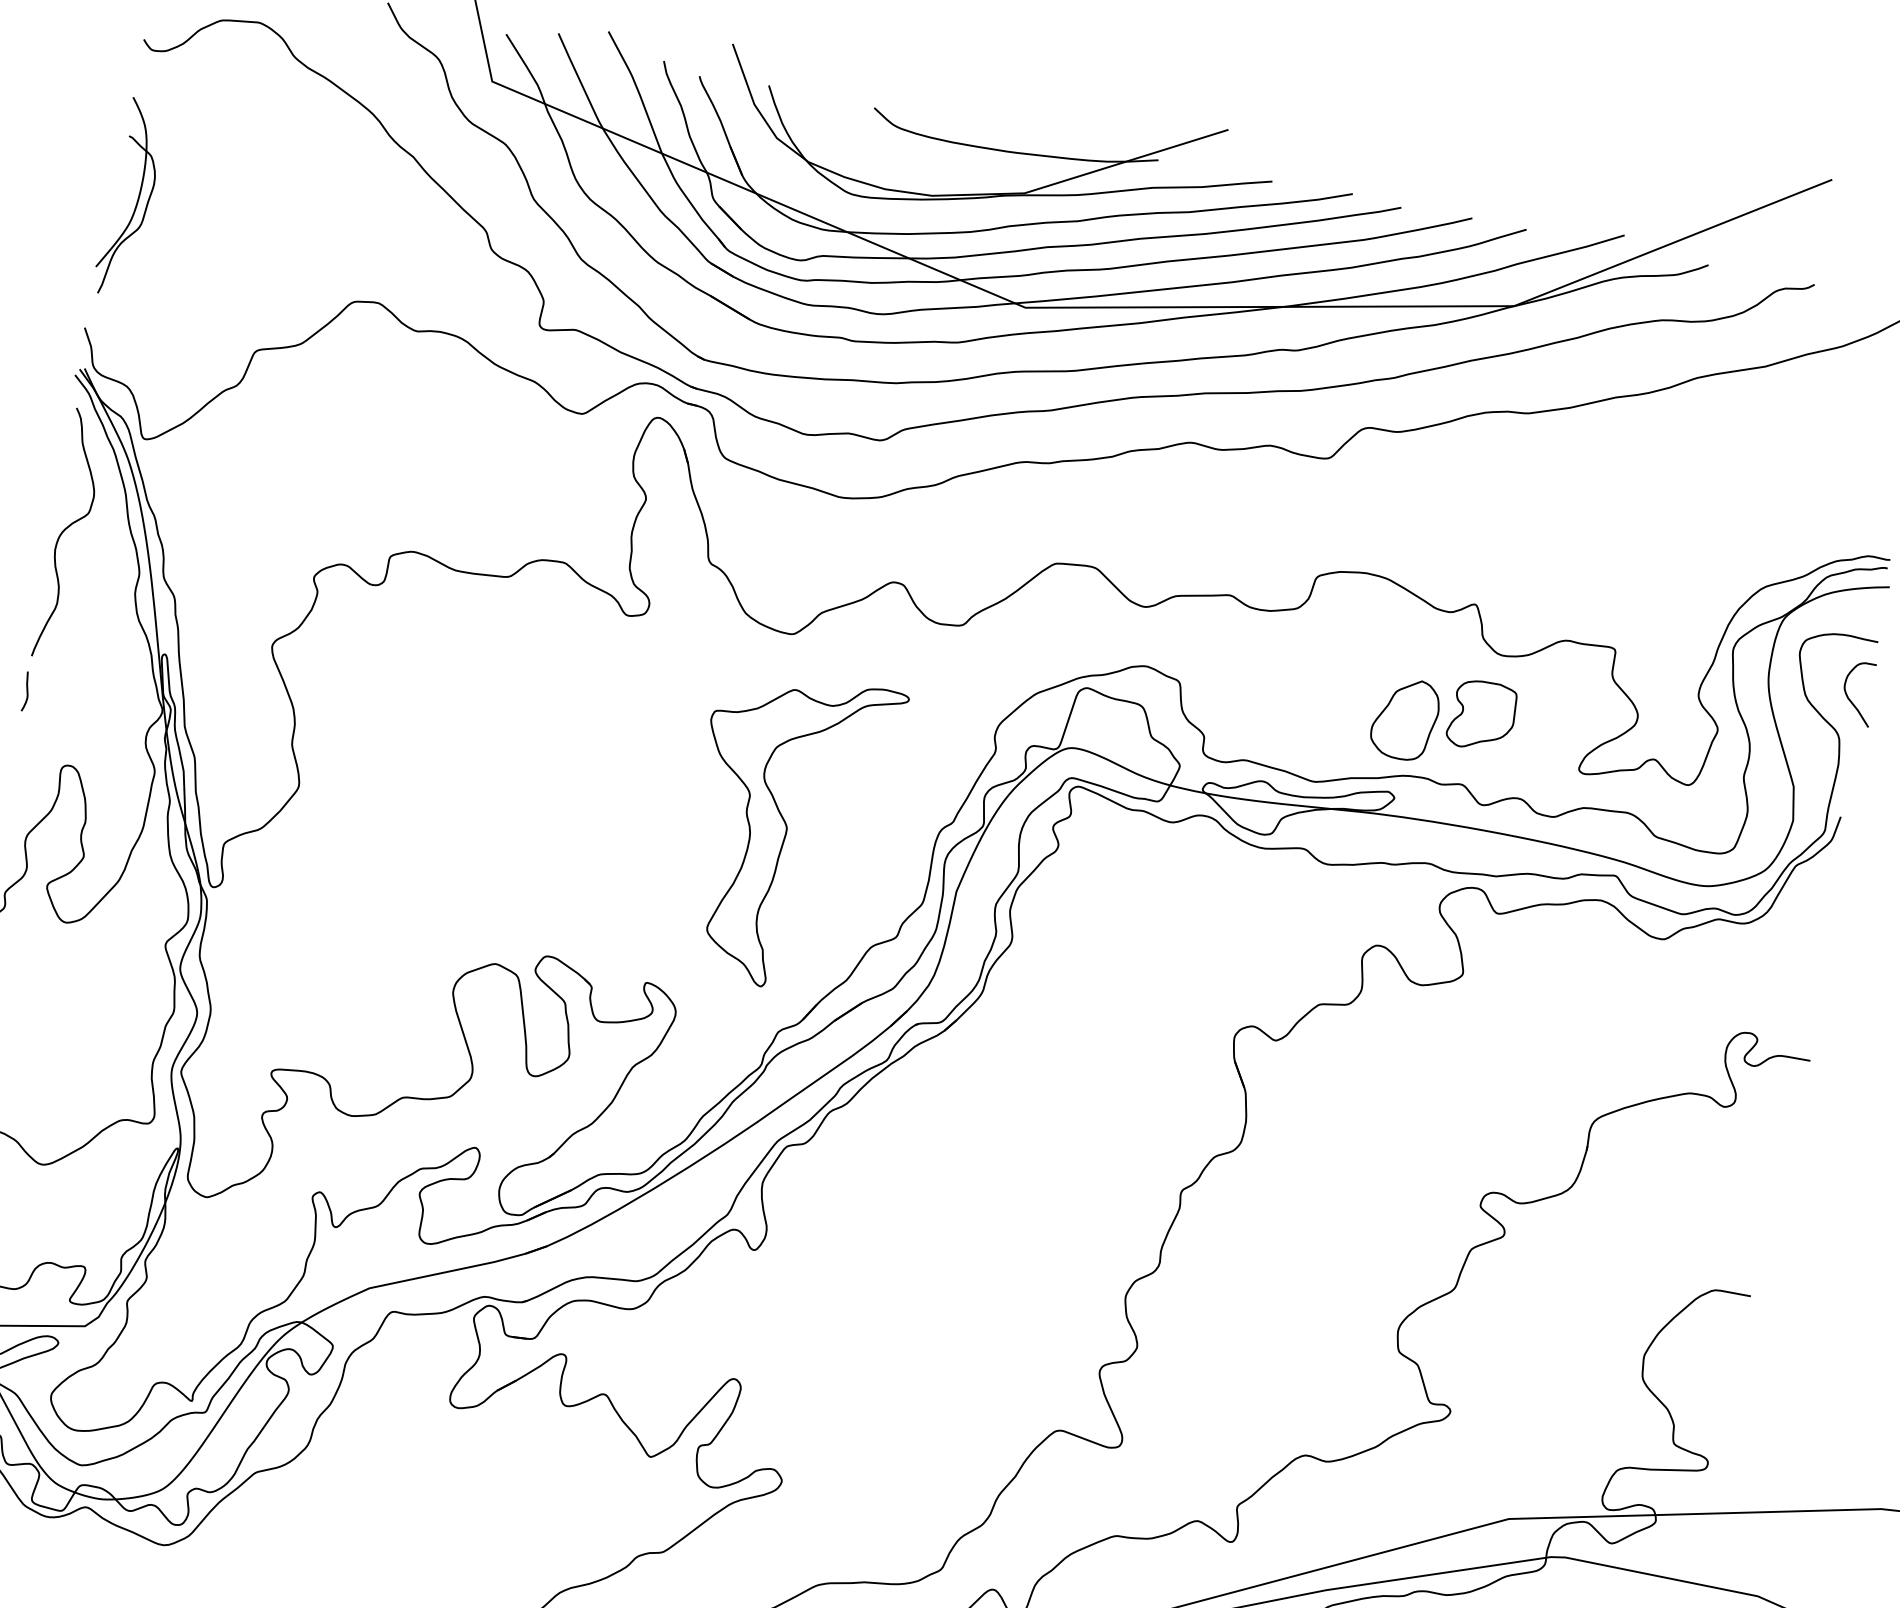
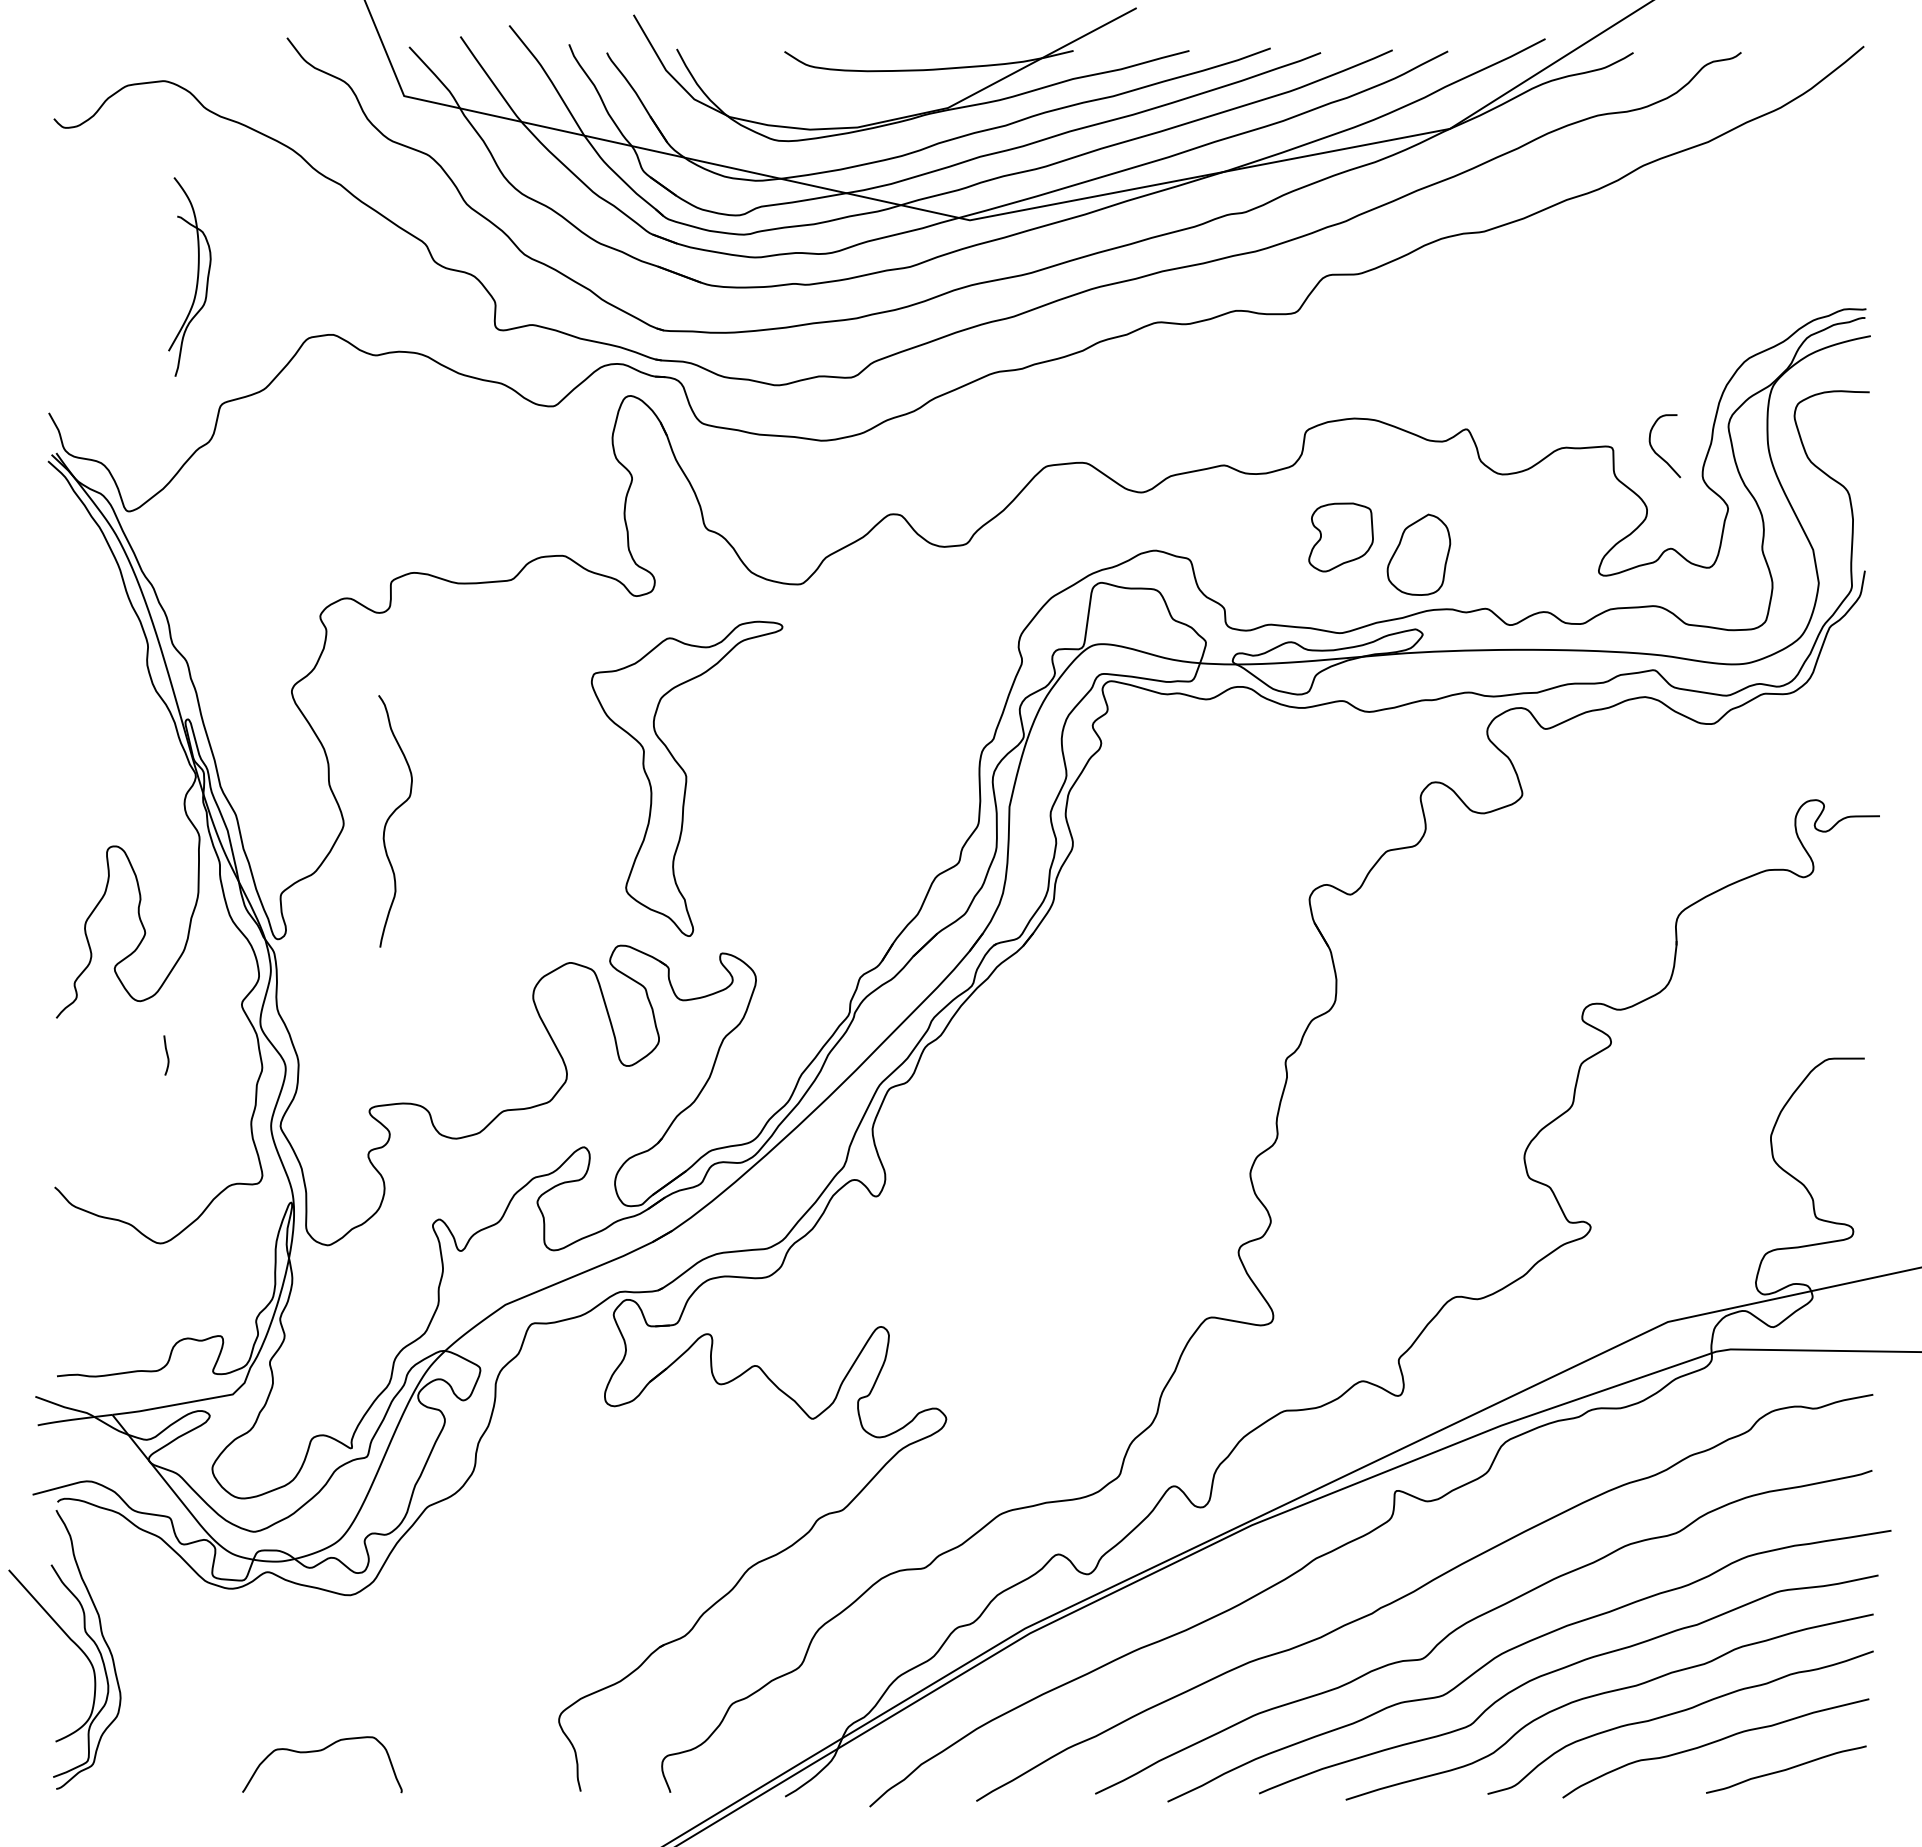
part: (136, 201) -> (196, 279), moved
curve: (64, 531) -> (389, 819), moved
curve: (26, 691) -> (166, 1055), moved
curve: (1852, 701) -> (1660, 455), moved
part: (1481, 715) -> (1340, 537), moved
part: (787, 831) -> (687, 778), moved

